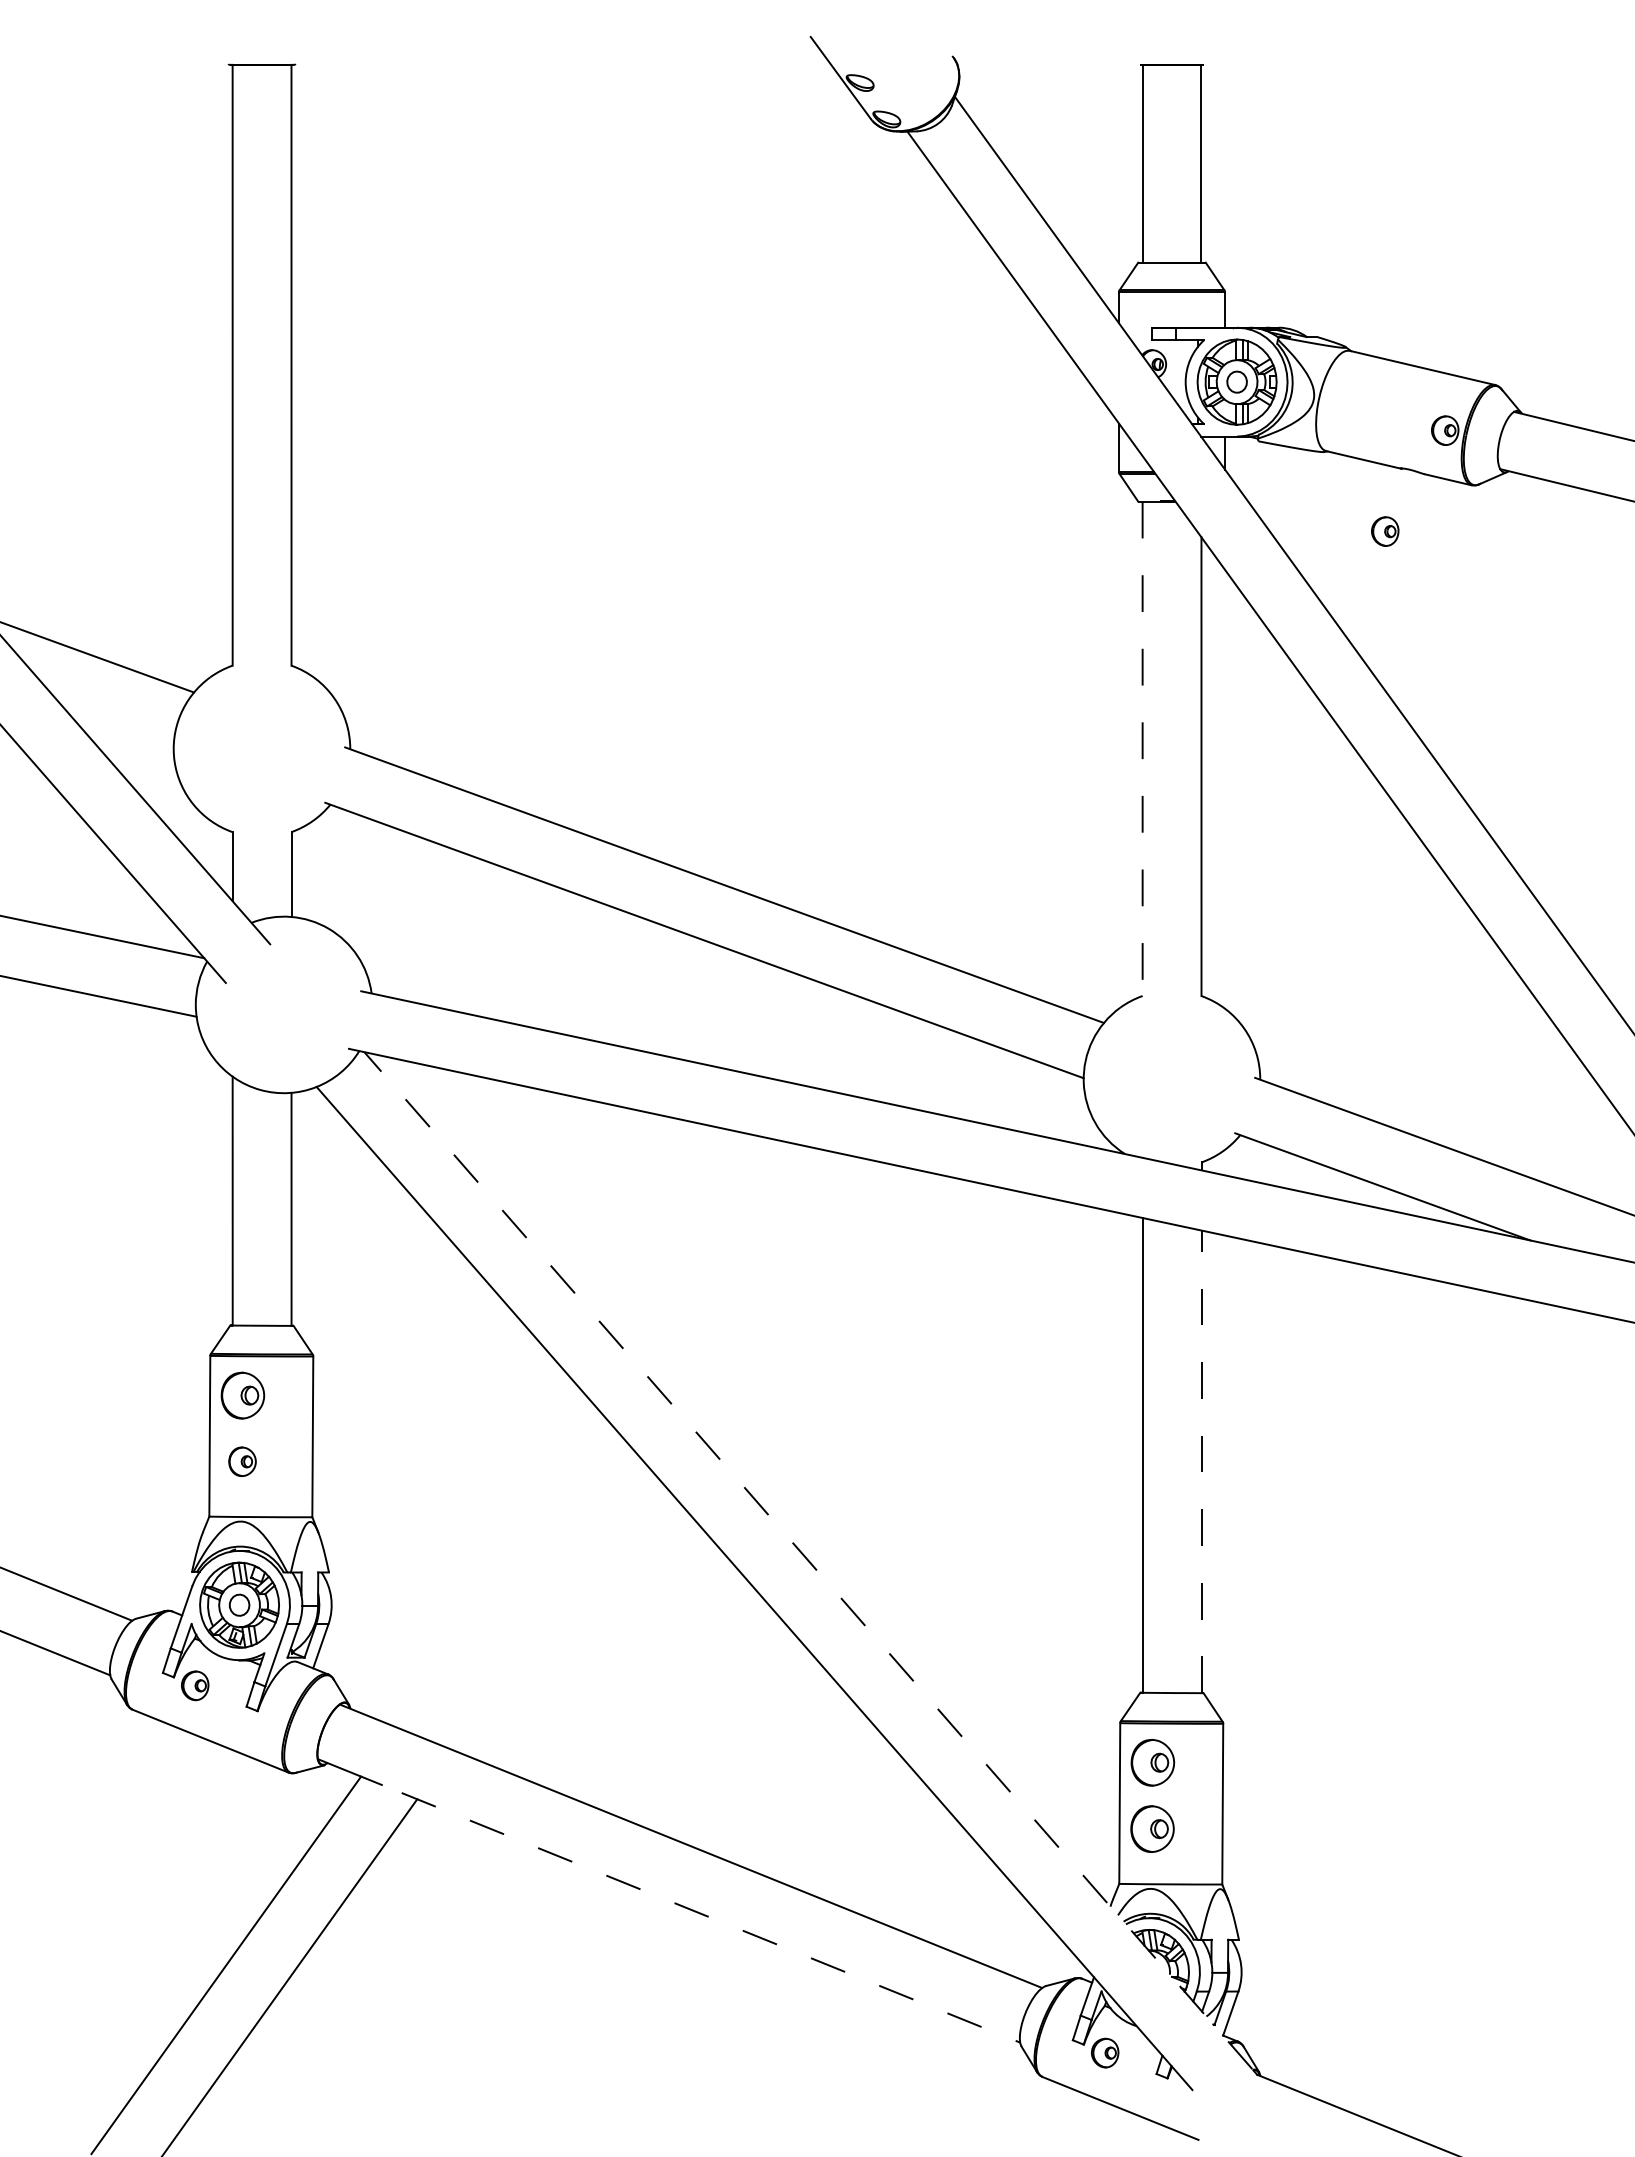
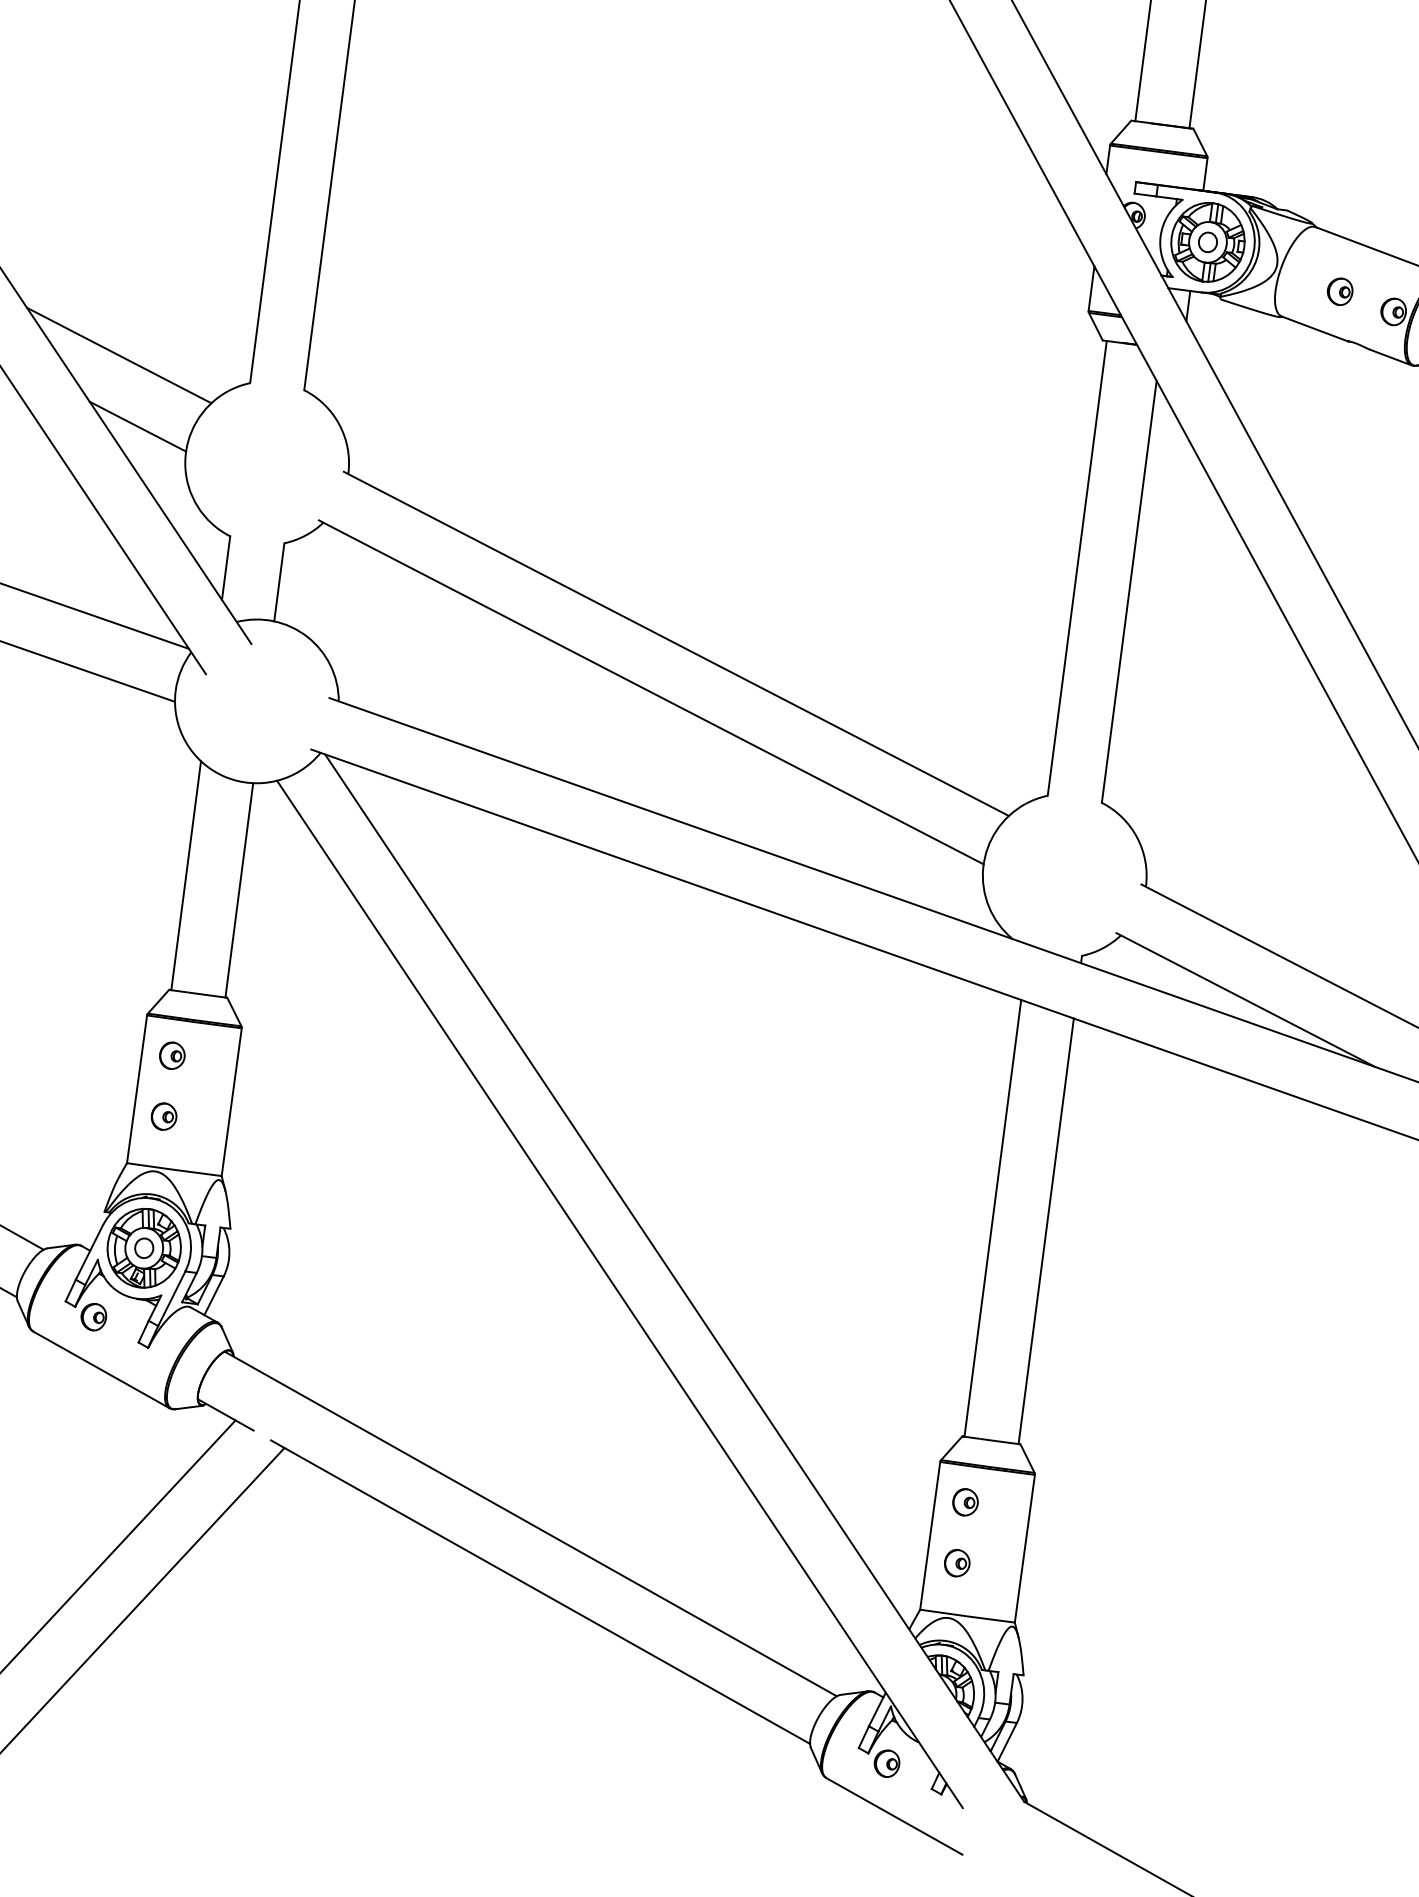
part: (1385, 531) -> (1340, 291), moved
line: (118, 727) -> (137, 426), added
line: (1142, 749) -> (1077, 568), dashed -> solid
part: (242, 1395) -> (171, 1055), size x0.62
line: (1201, 1461) -> (1046, 1230), dashed -> solid
line: (808, 1560) -> (672, 1275), dashed -> solid
part: (1152, 1762) -> (965, 1502), size x0.62
part: (1152, 1828) -> (957, 1562), size x0.62
line: (711, 1917) -> (541, 1591), dashed -> solid

